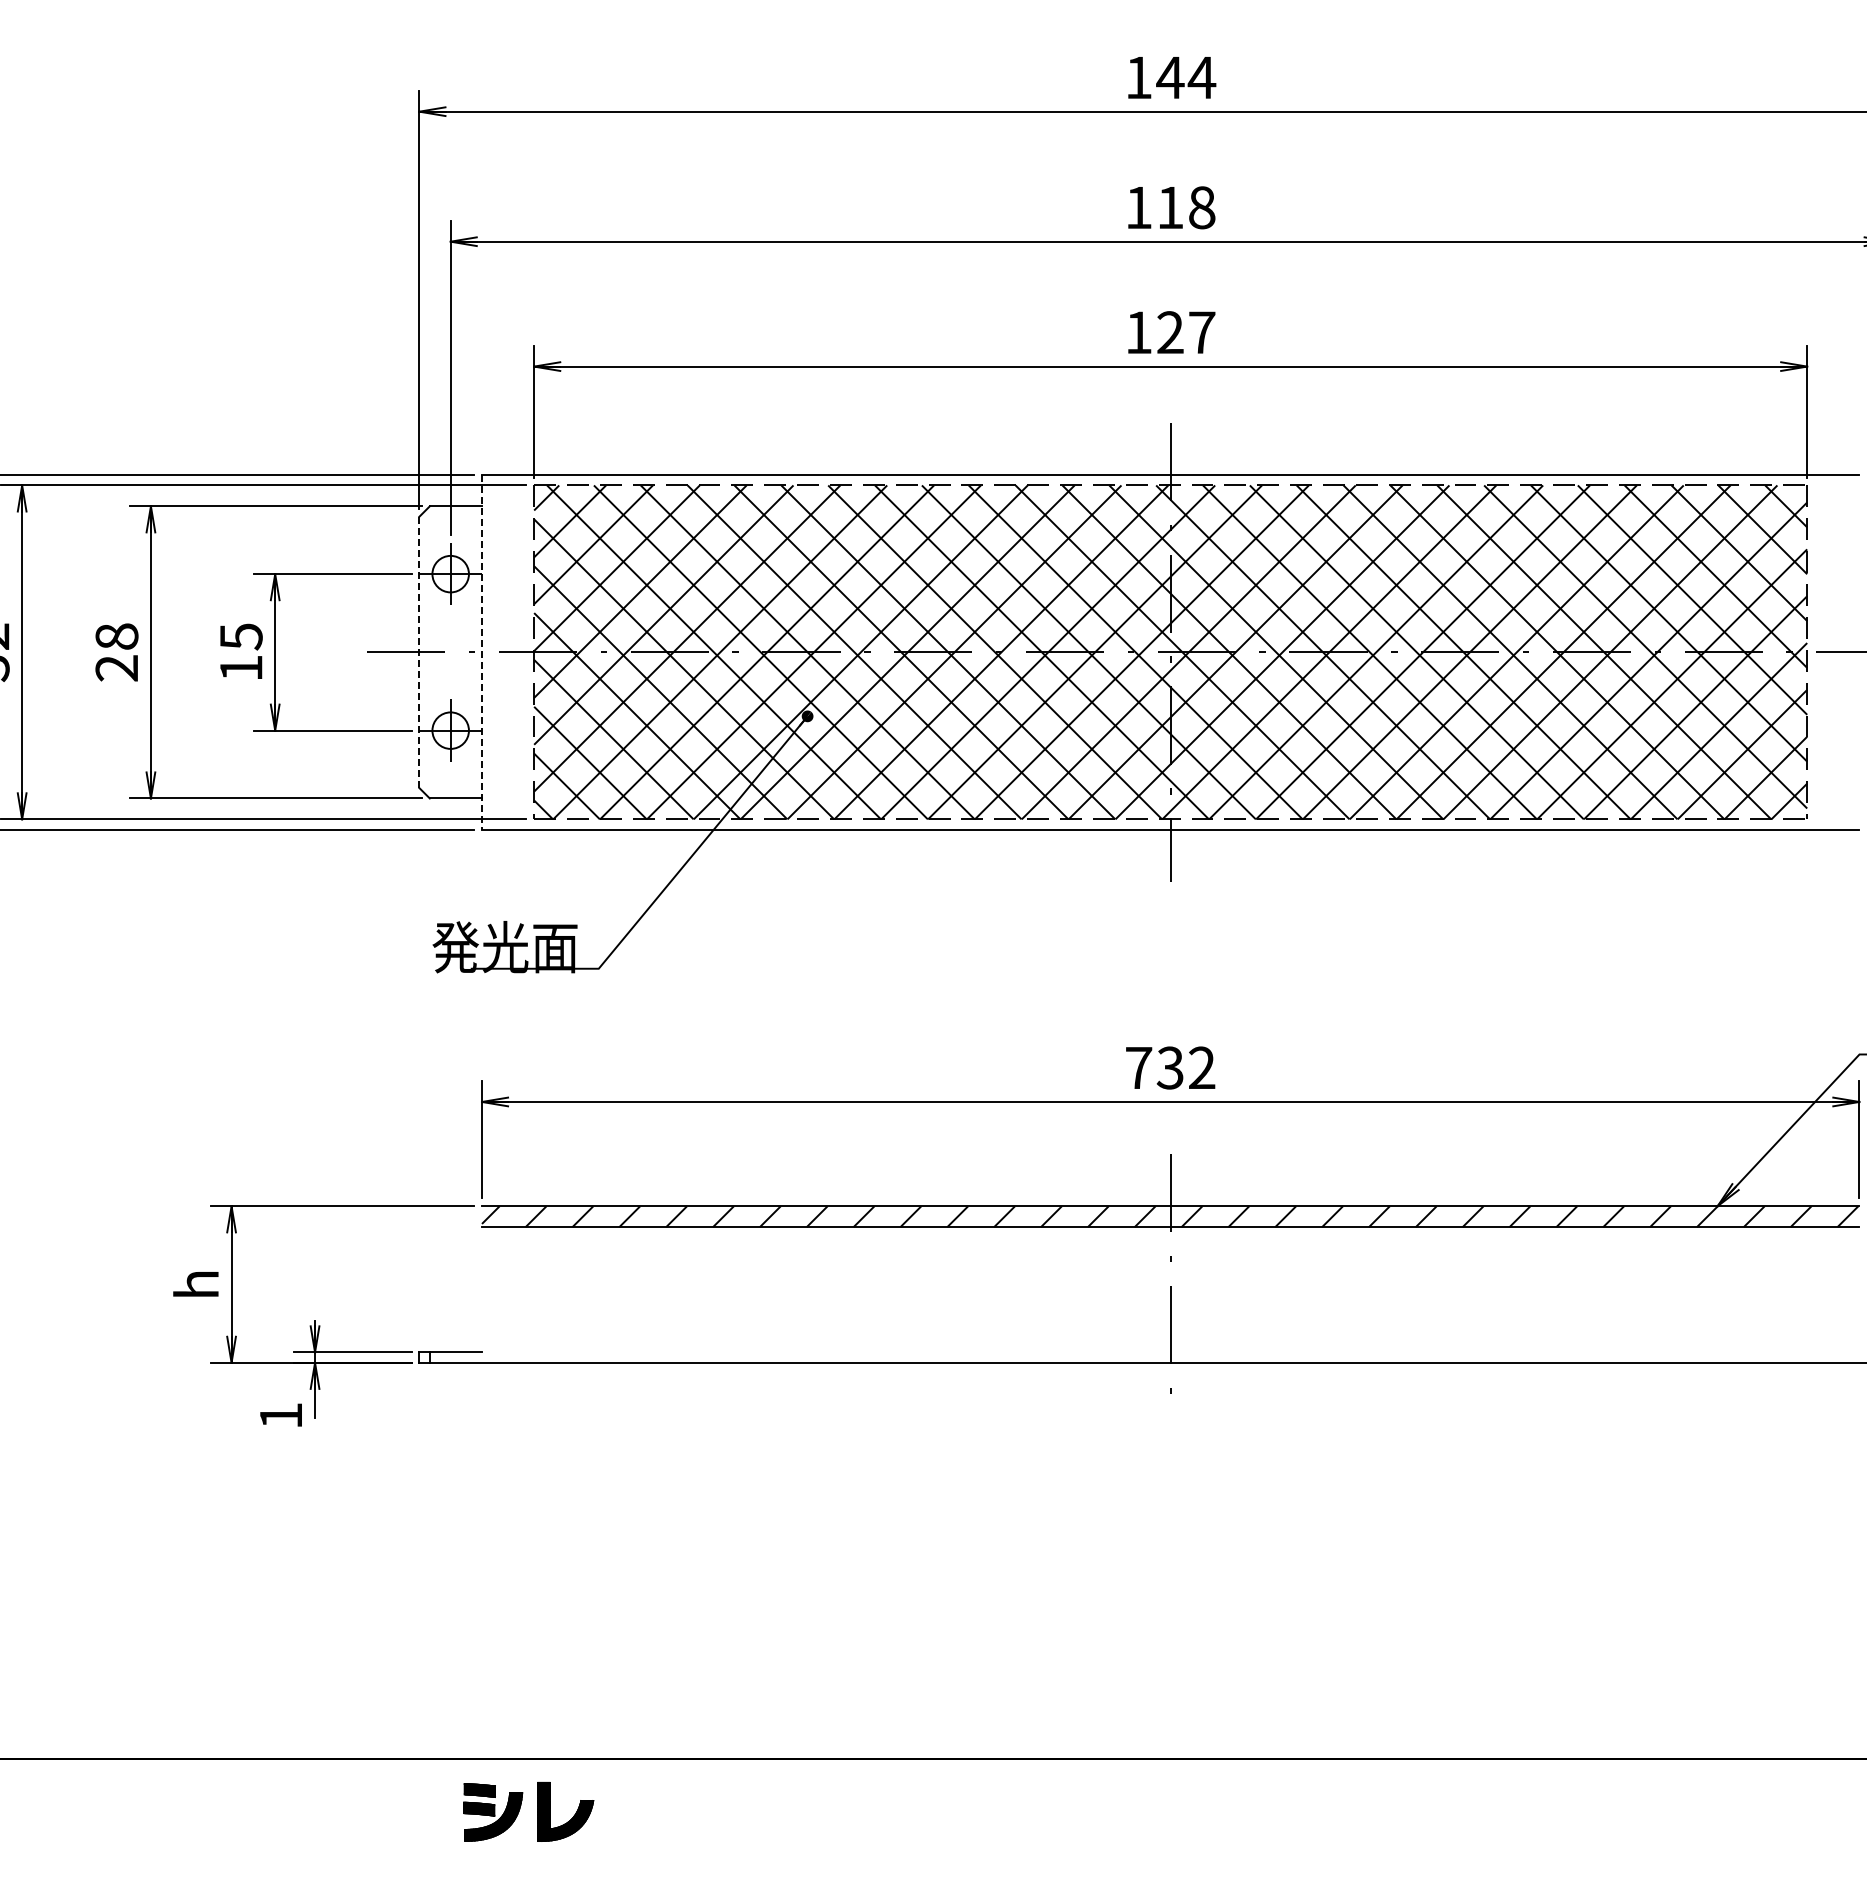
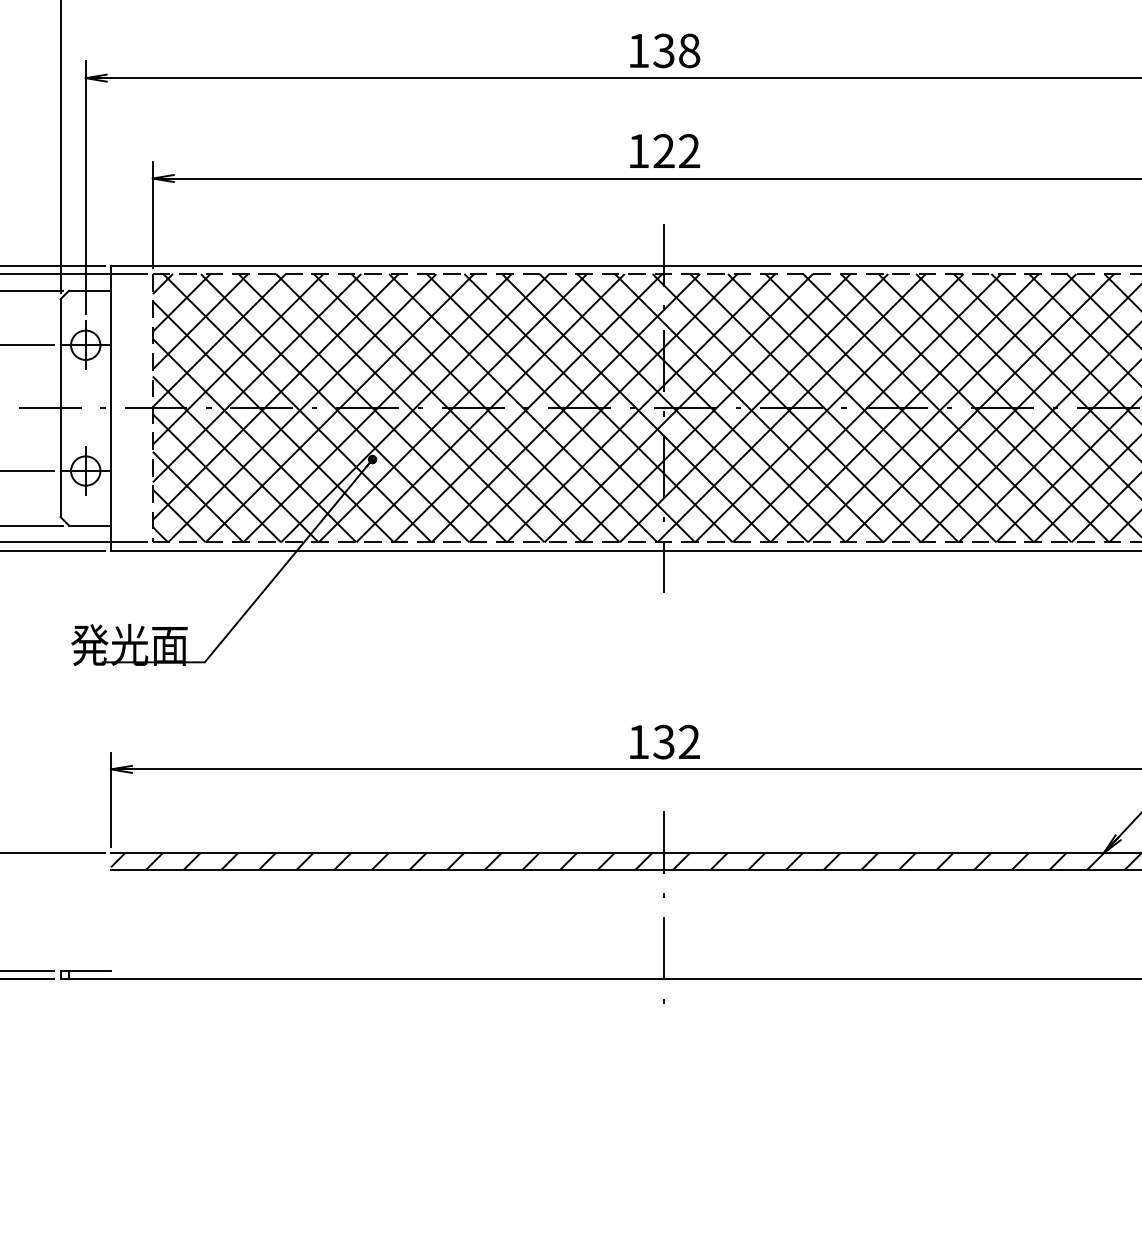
text: (1169, 207) -> (663, 50), 118 -> 138
text: (1202, 332) -> (689, 151), 127 -> 122
line: (419, 652) -> (60, 408), dashed -> solid
line: (482, 652) -> (111, 408), dashed -> solid
text: (1139, 1067) -> (639, 741), 732 -> 132

